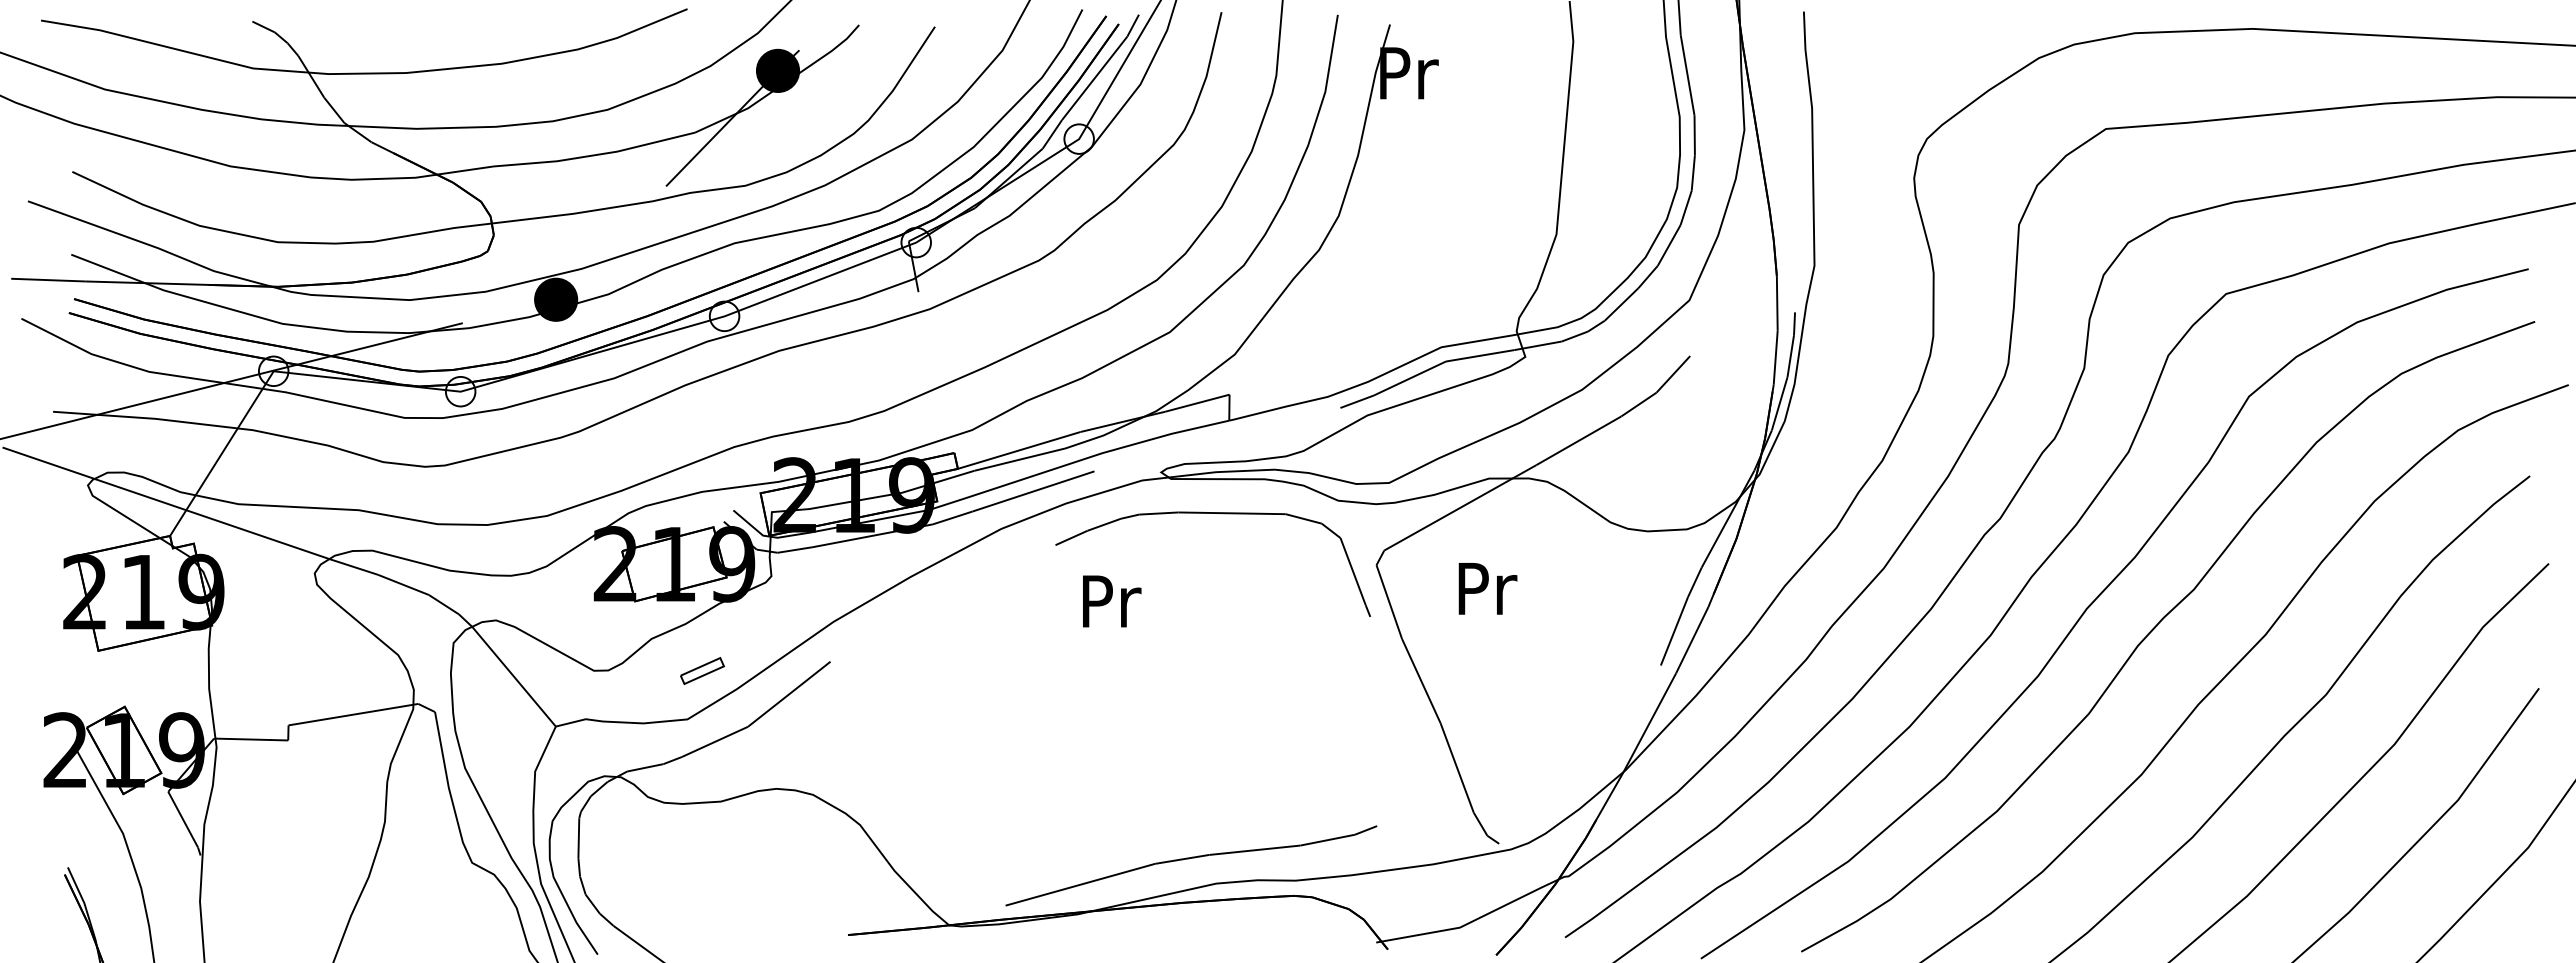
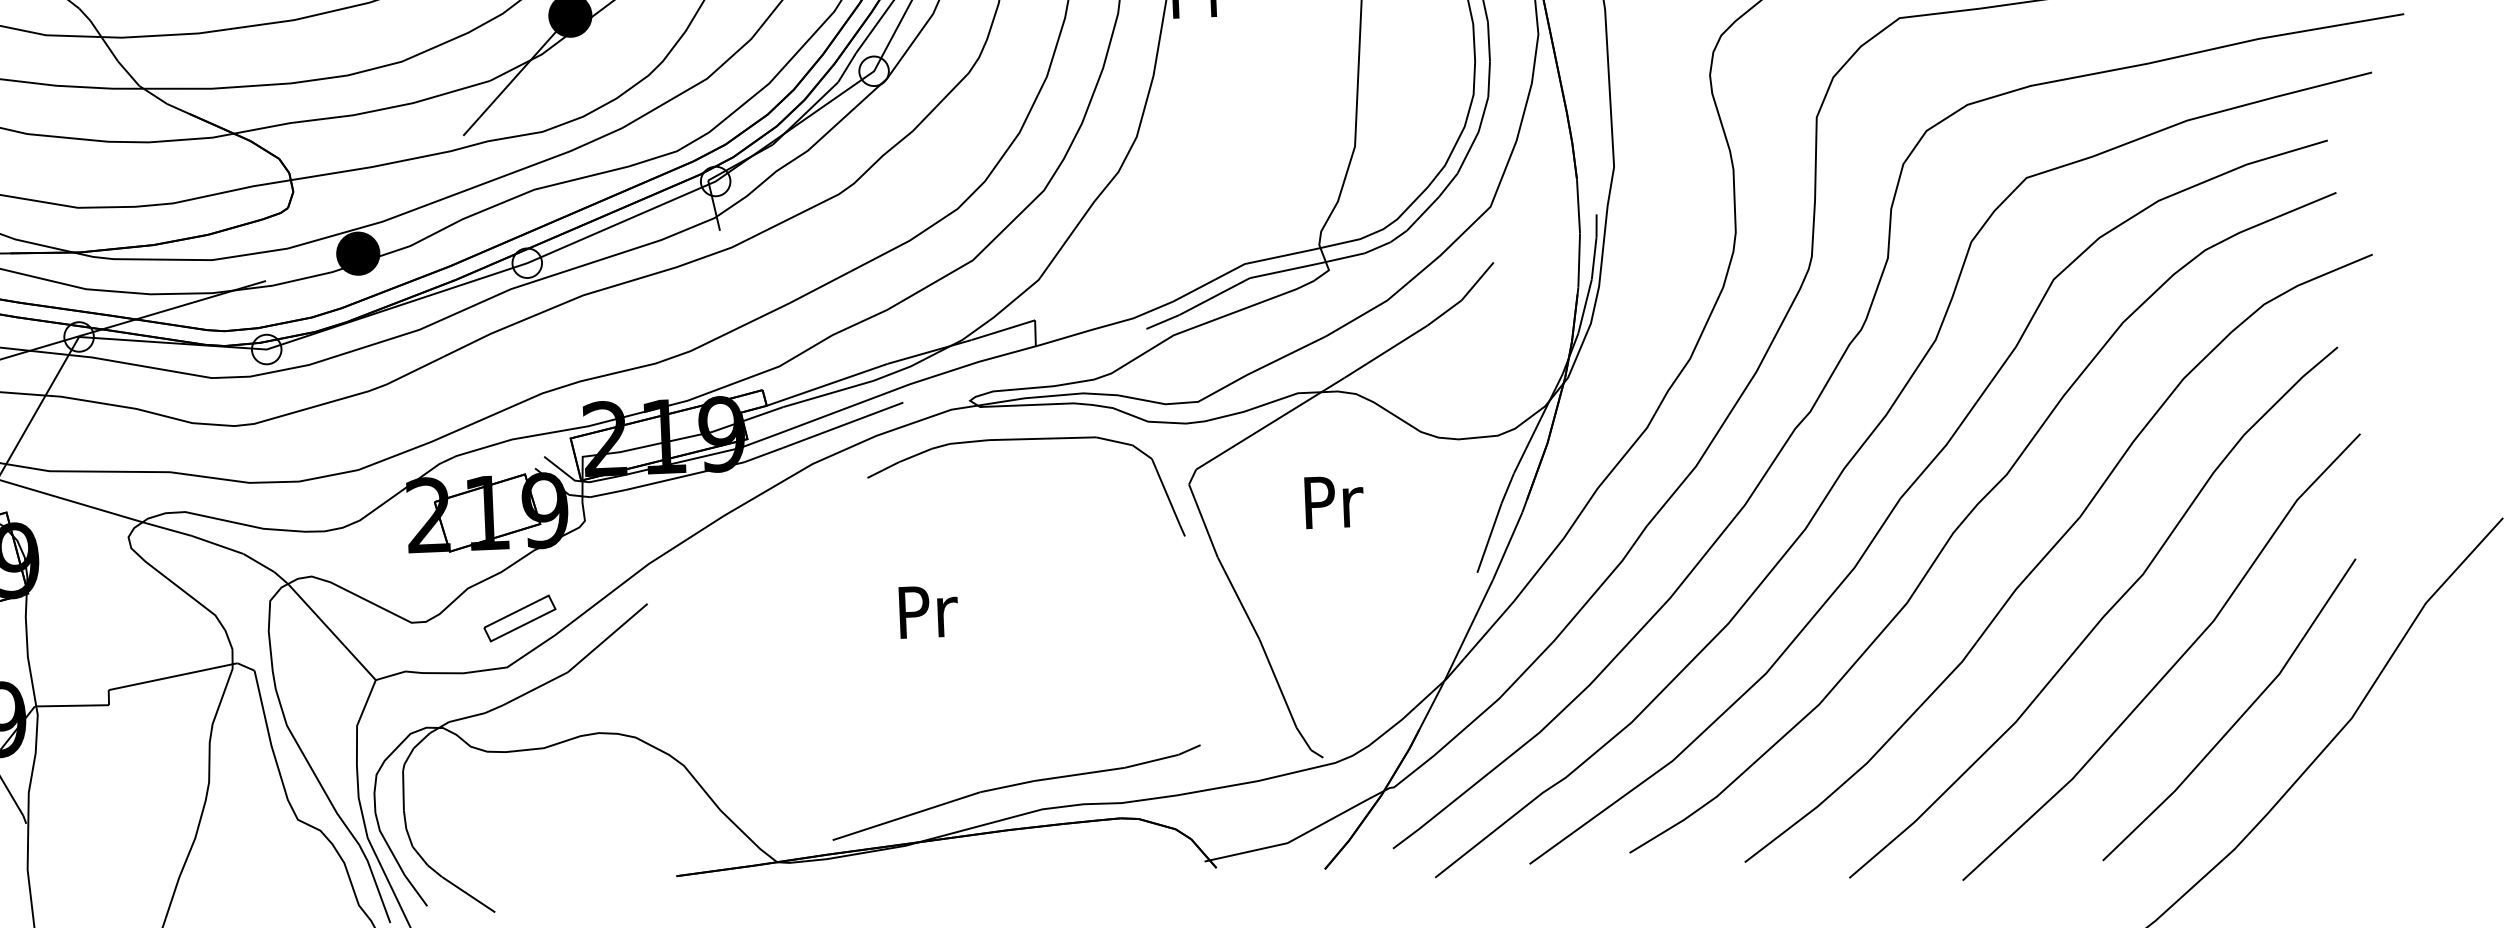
text: (1487, 588) -> (1333, 501), moved
text: (1112, 601) -> (929, 611), moved
part: (702, 670) -> (520, 617), size x1.67

